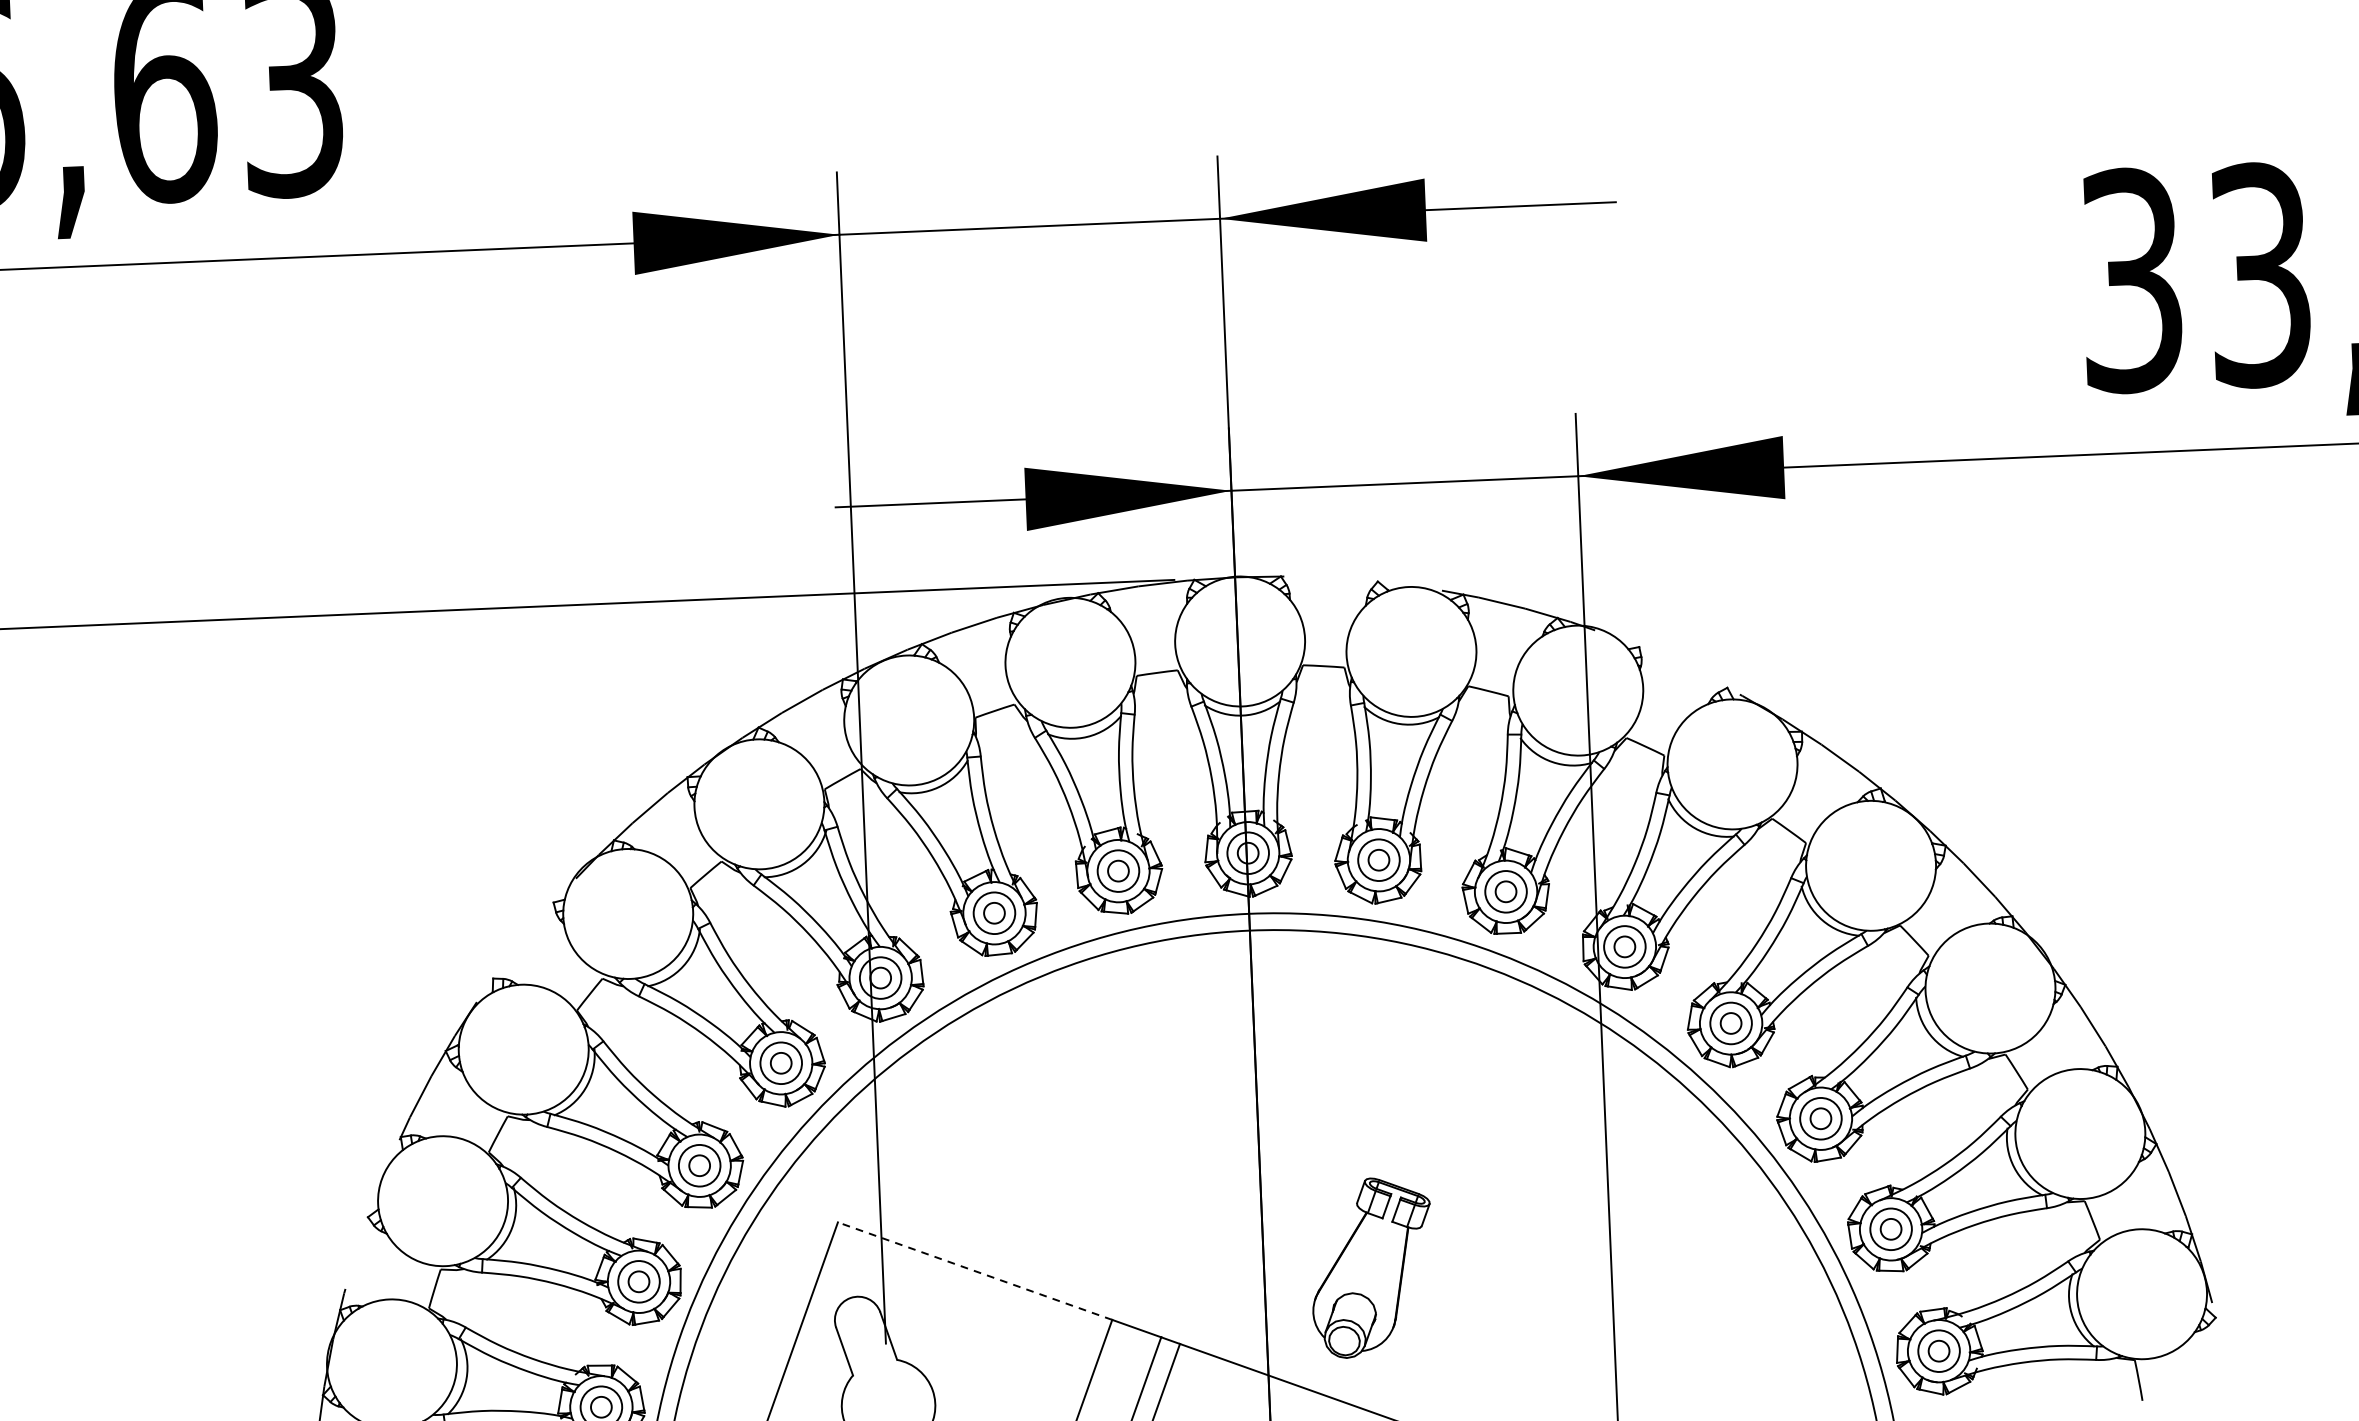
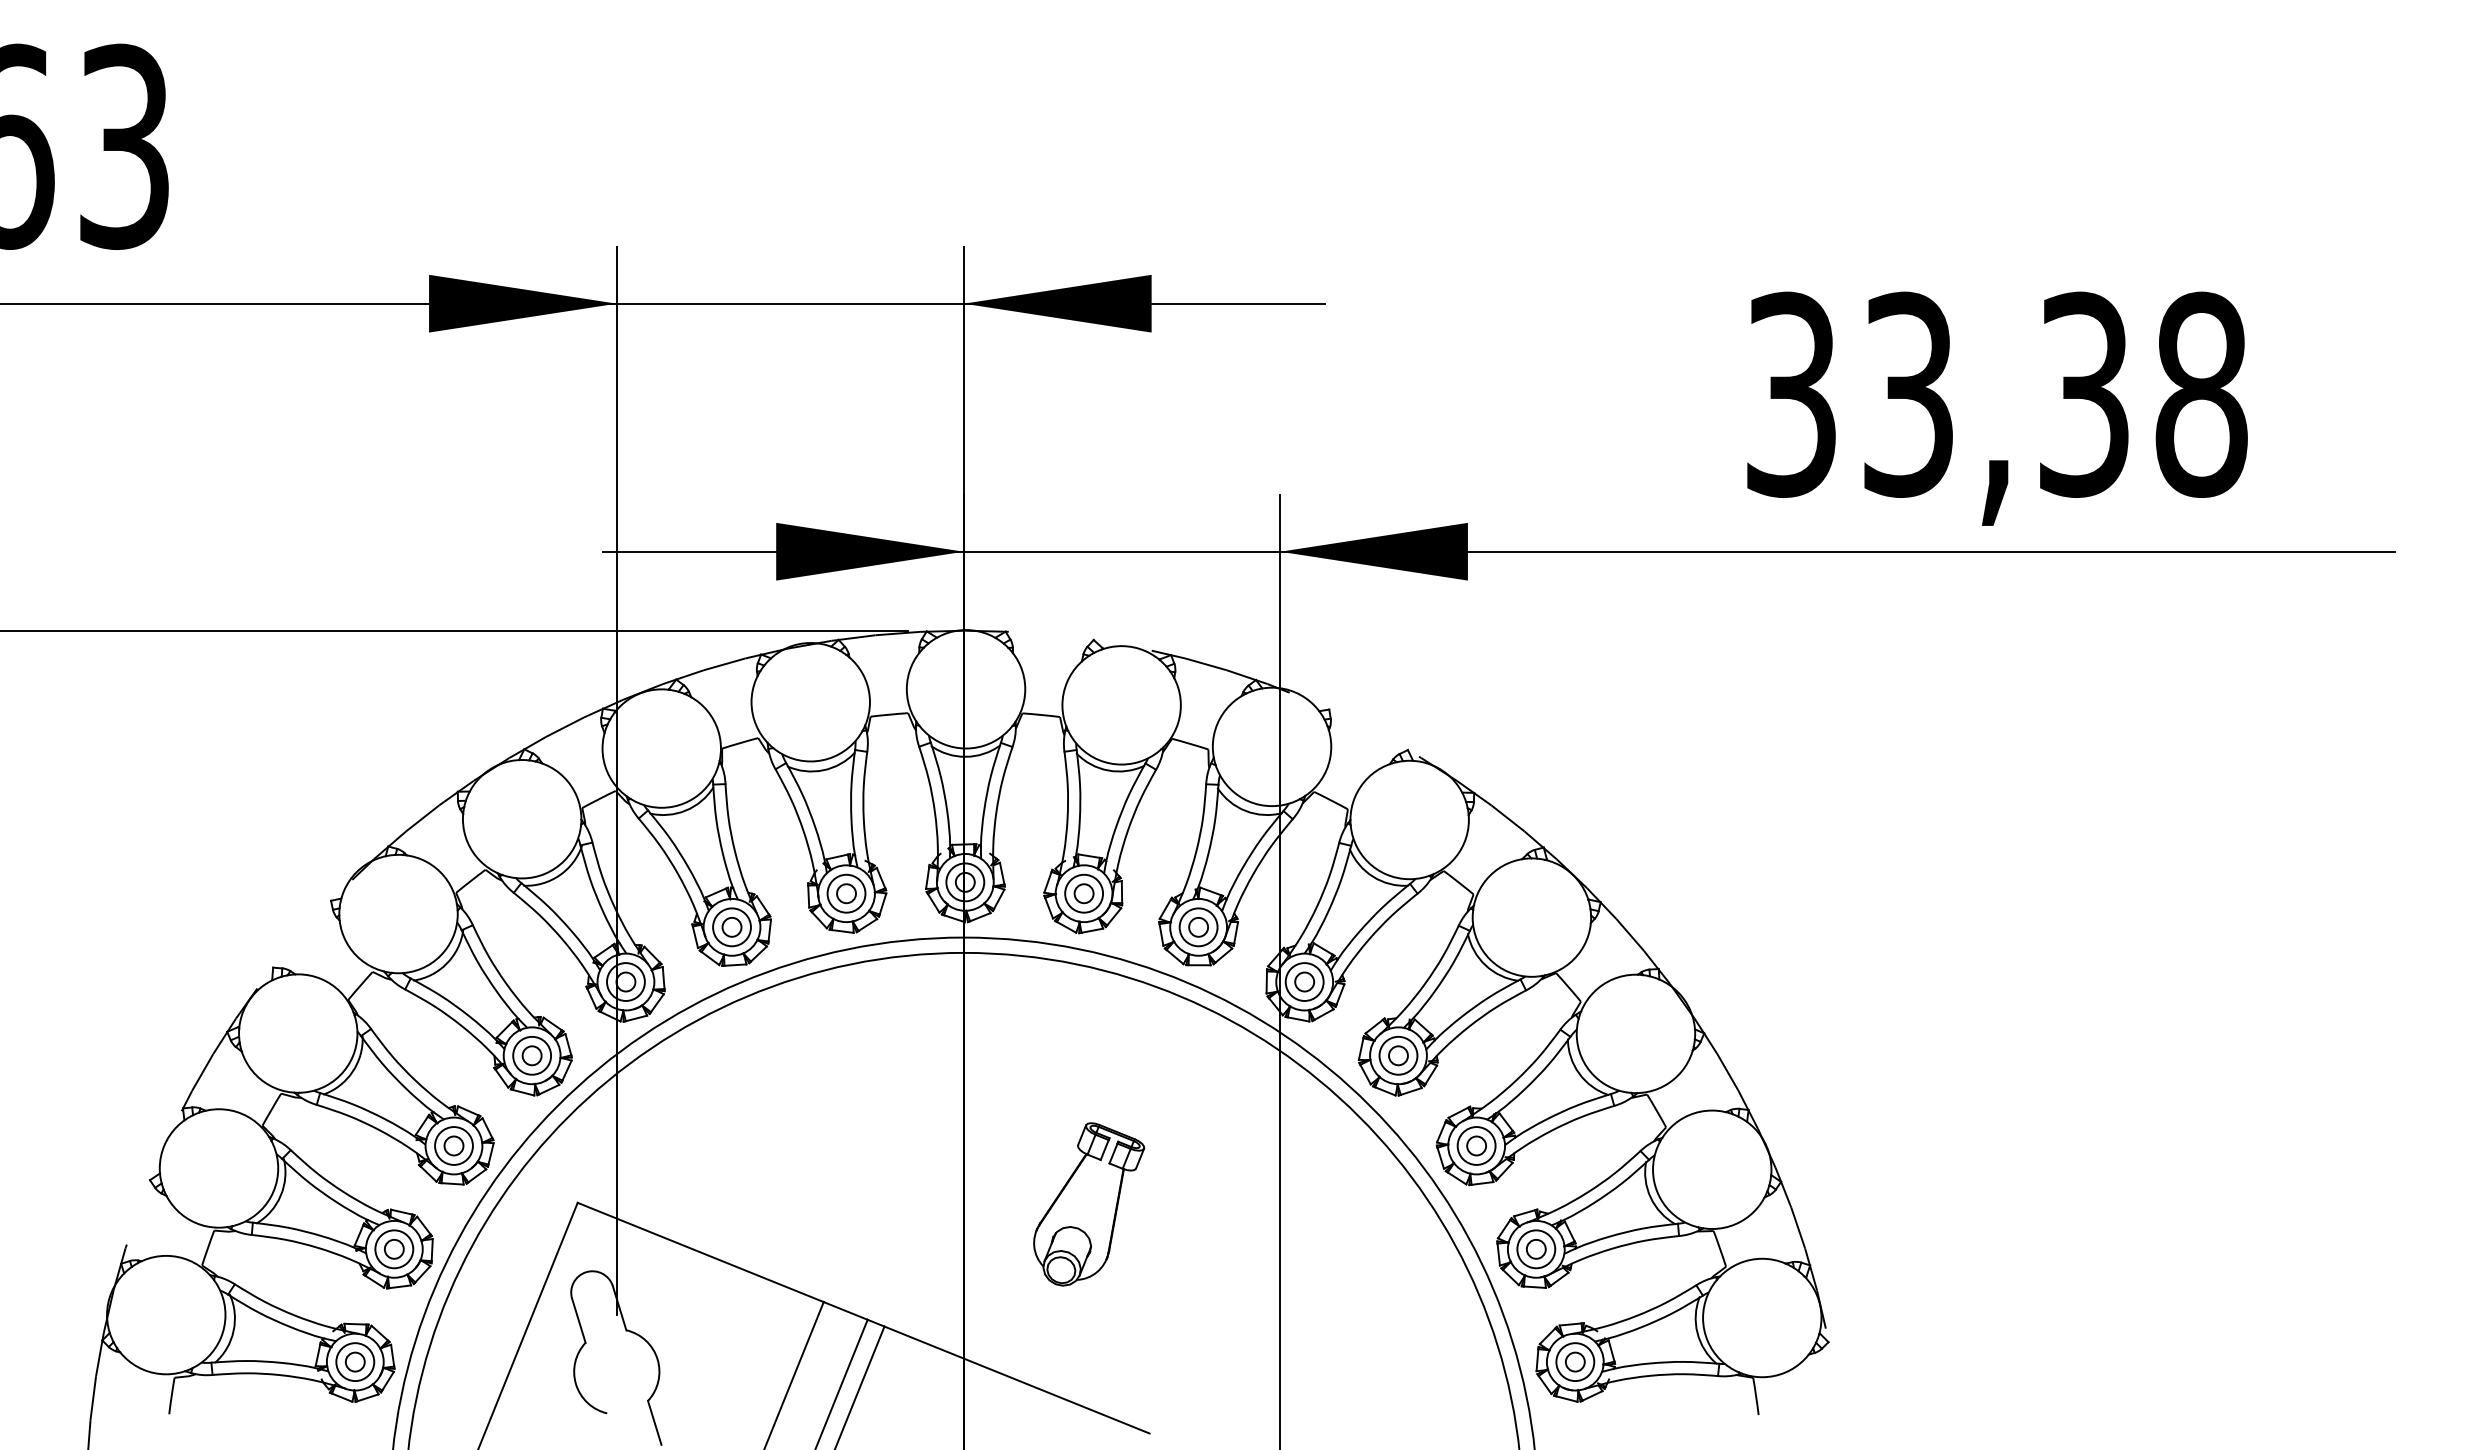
part: (1372, 1267) -> (1089, 1204), moved
line: (974, 1271) -> (700, 1252), dashed -> solid

